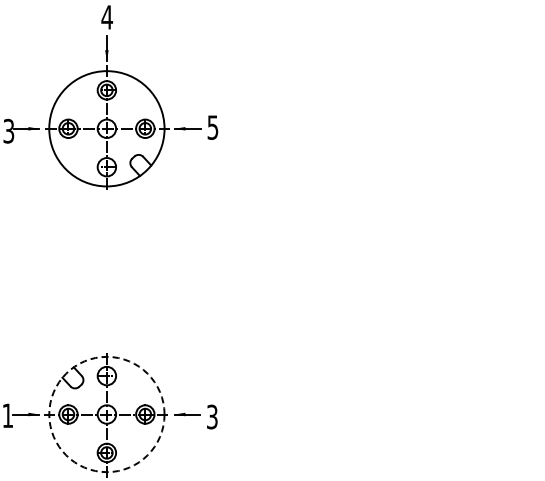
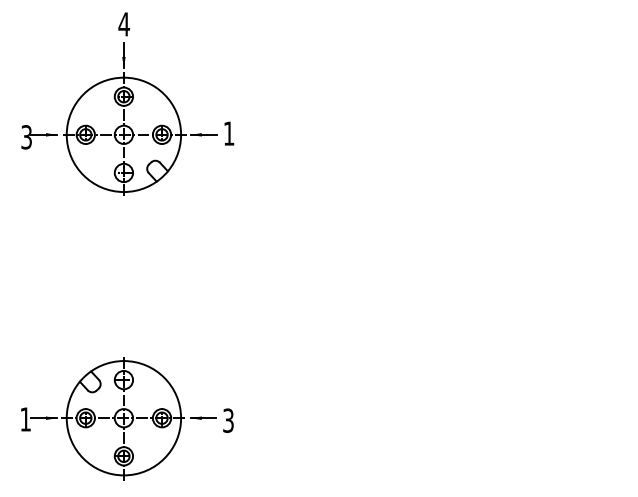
text: (212, 127) -> (228, 133), 5 -> 1
circle: (106, 414) -> (123, 418), dashed -> solid

